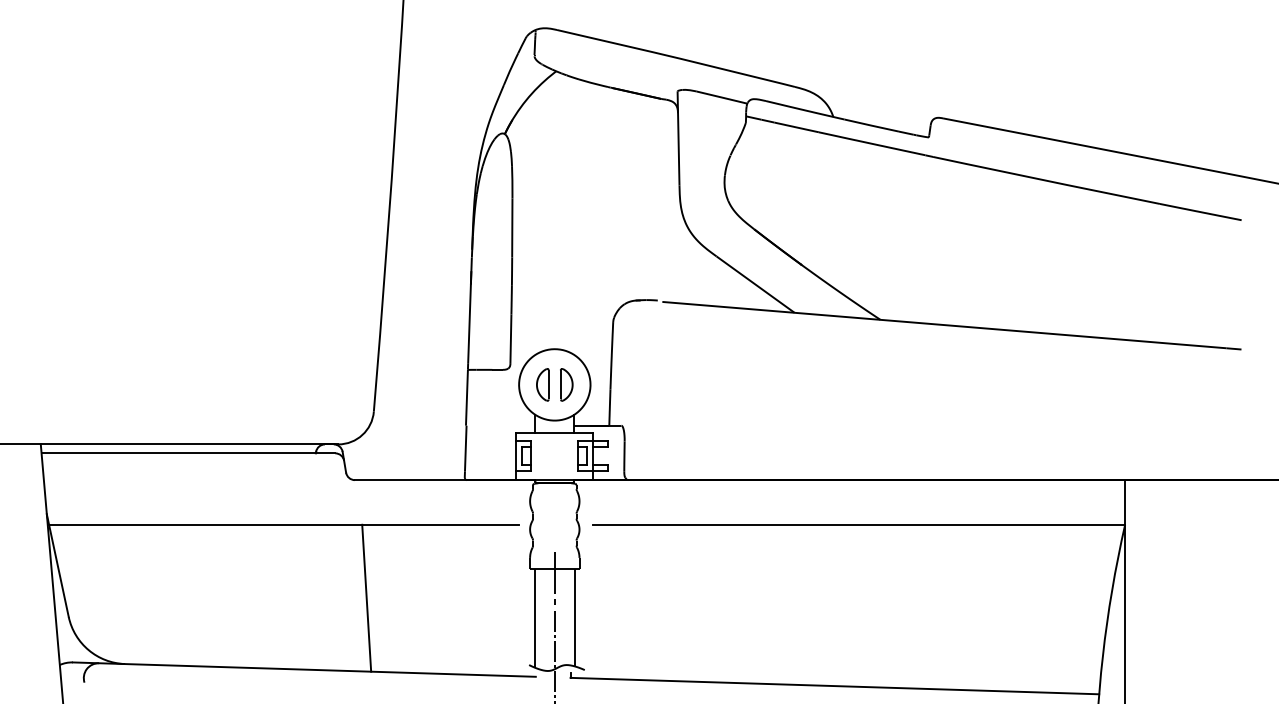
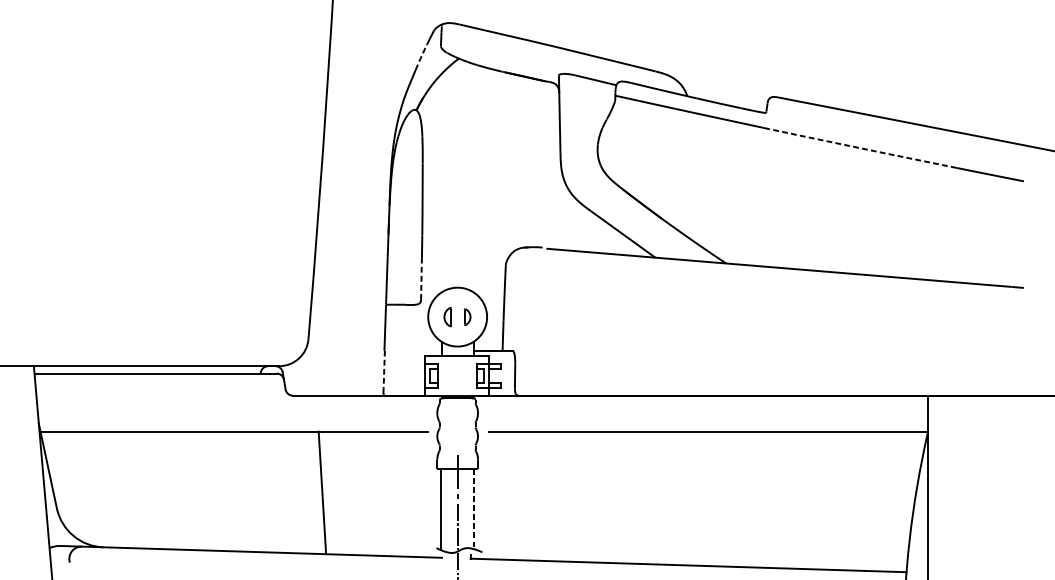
line: (511, 68) -> (421, 56), solid -> dashed
line: (1045, 180) -> (862, 148), solid -> dashed
line: (510, 339) -> (421, 279), solid -> dashed
part: (542, 384) -> (447, 316), size x0.7
part: (566, 384) -> (467, 316), size x0.6
line: (465, 449) -> (384, 370), solid -> dashed
line: (366, 597) -> (322, 491), moved
line: (575, 617) -> (474, 508), solid -> dashed

